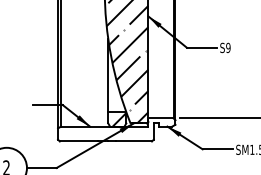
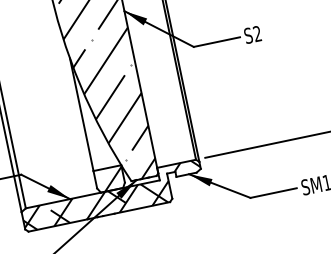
text: (228, 48) -> (257, 34), S9 -> S2
hatch: (116, 129) -> (111, 195), added

